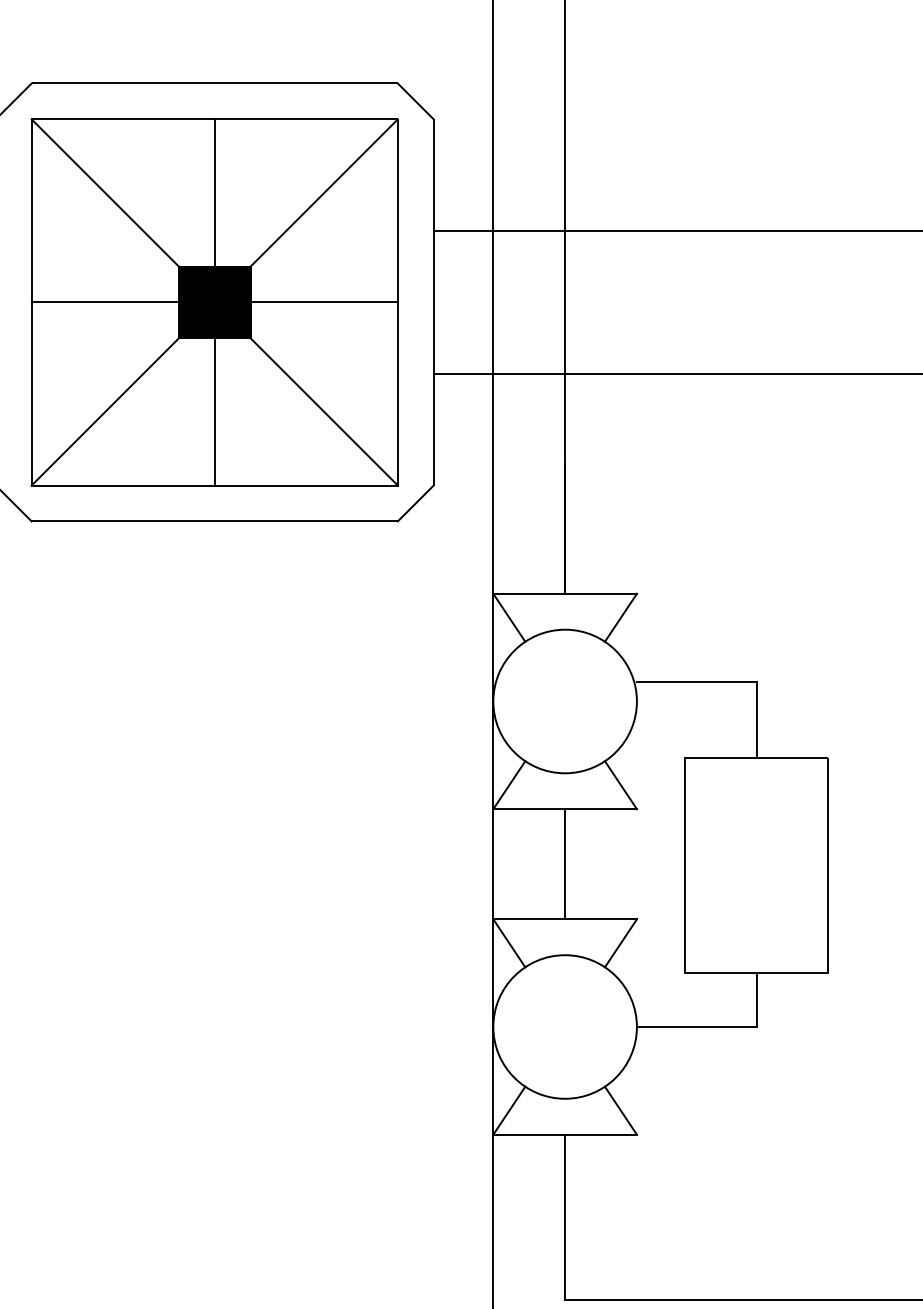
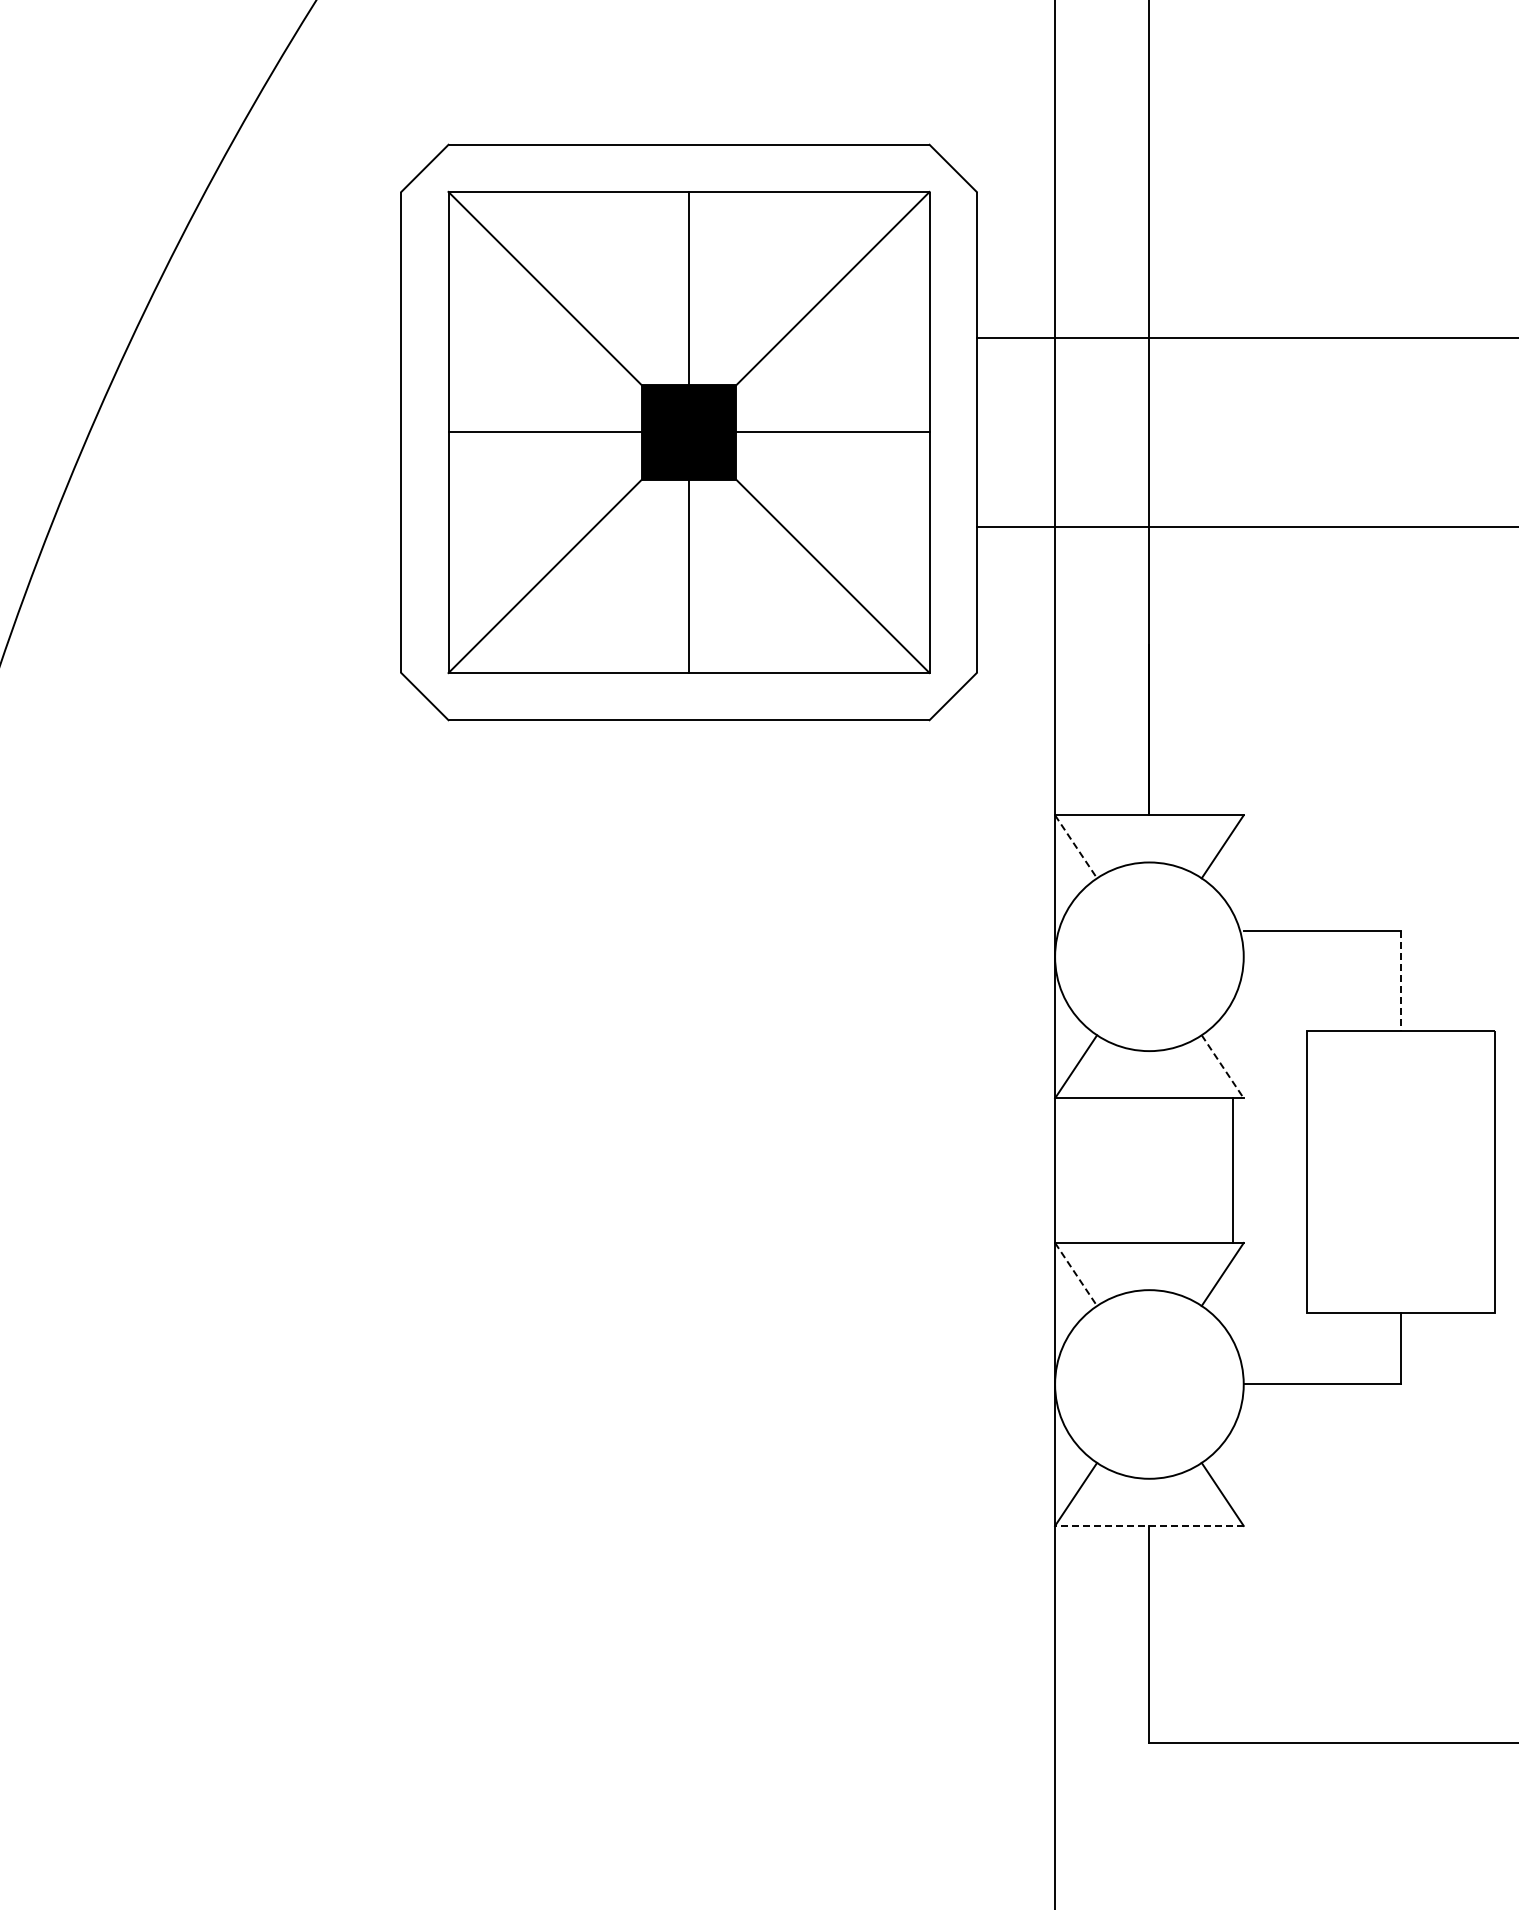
line: (509, 617) -> (1076, 846), solid -> dashed
line: (756, 719) -> (1400, 980), solid -> dashed
line: (620, 784) -> (1222, 1066), solid -> dashed
line: (565, 864) -> (1233, 1170), moved
line: (509, 943) -> (1076, 1274), solid -> dashed
line: (564, 1134) -> (1148, 1525), solid -> dashed

